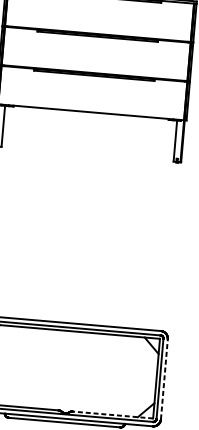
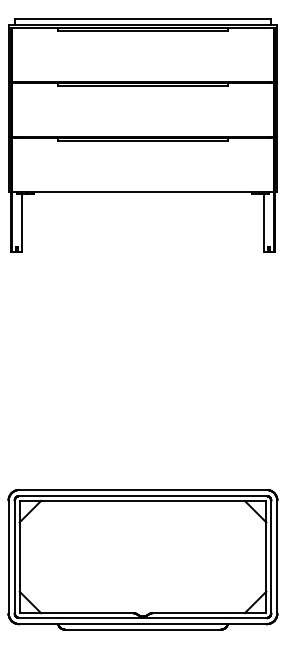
line: (164, 378) -> (277, 556), dashed -> solid
line: (112, 415) -> (209, 613), dashed -> solid

